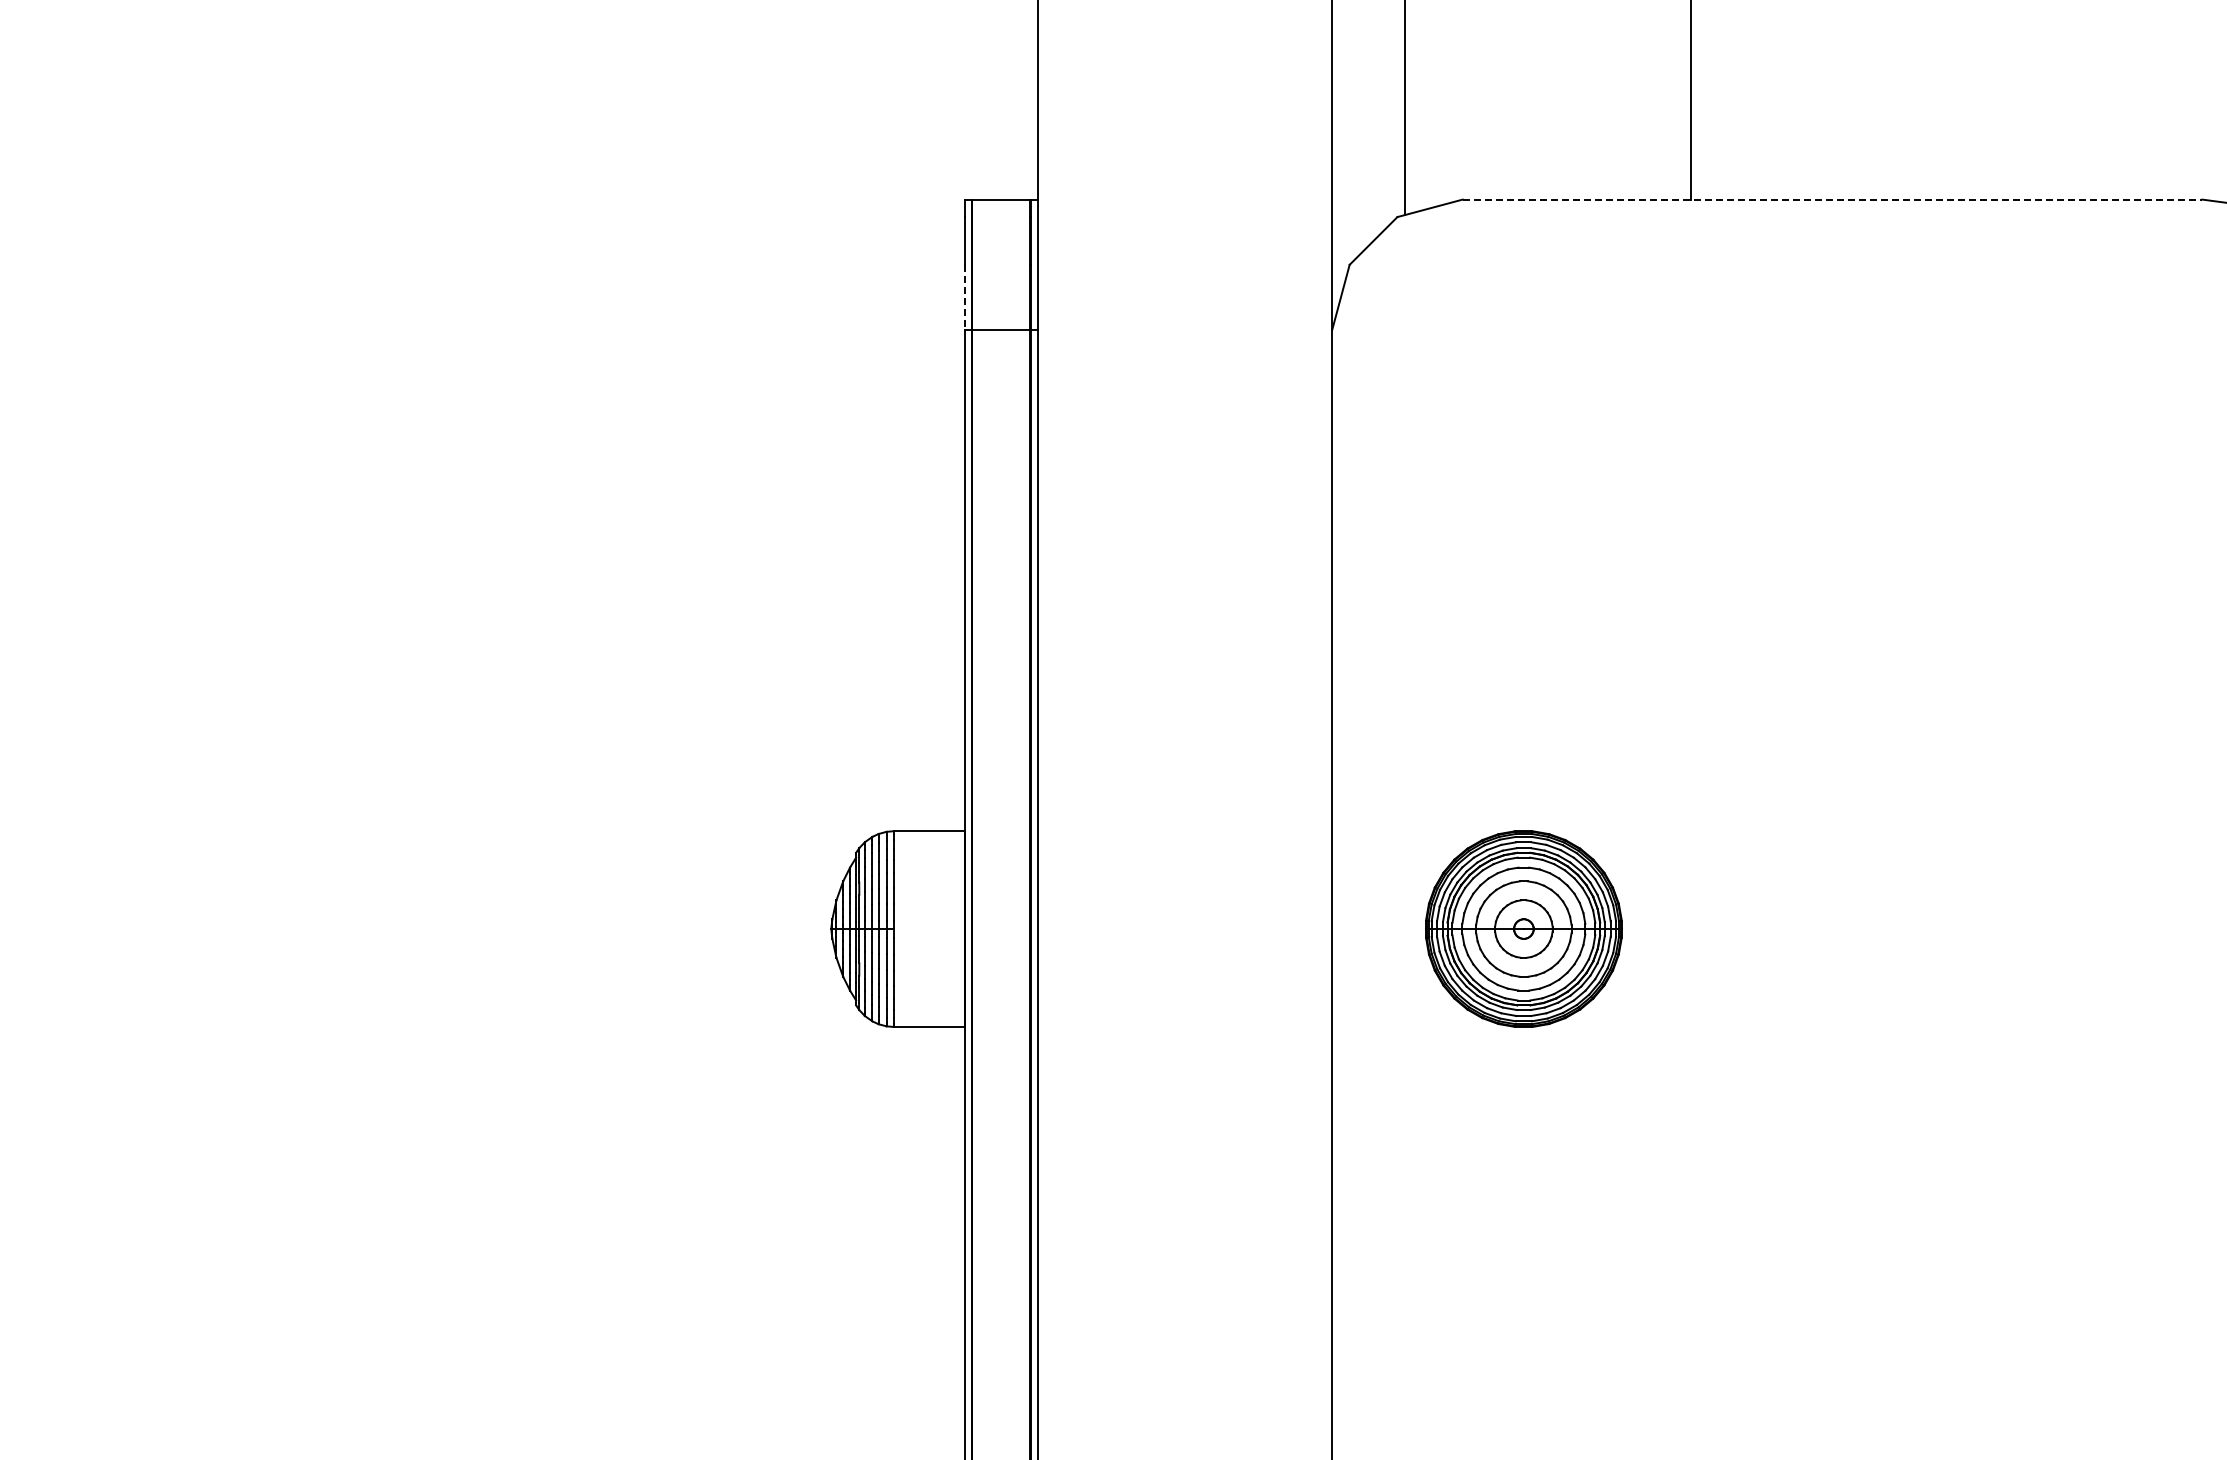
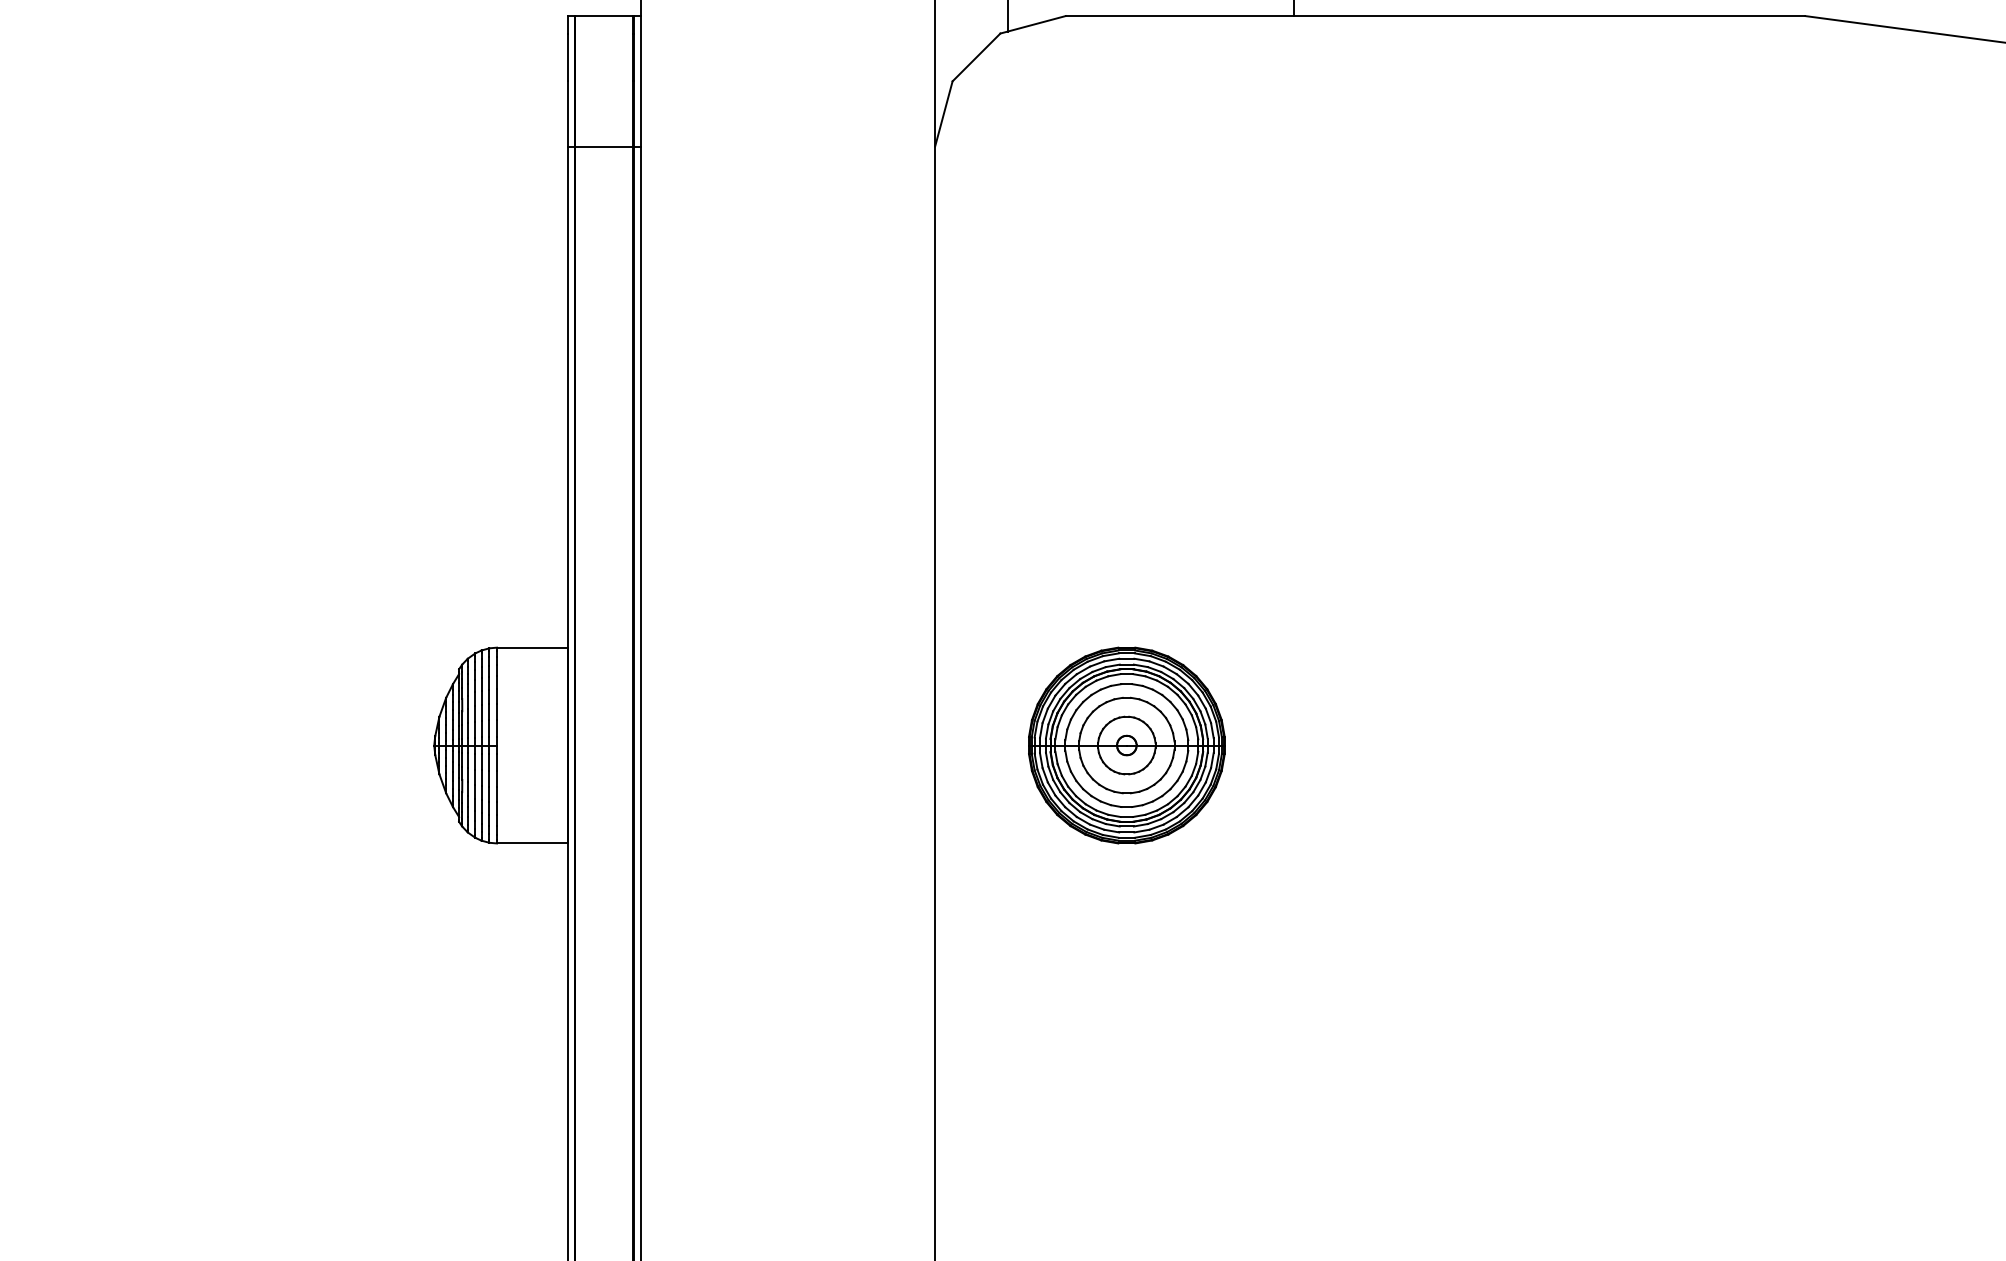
line: (1832, 199) -> (1435, 15), dashed -> solid
line: (964, 297) -> (567, 113), dashed -> solid

